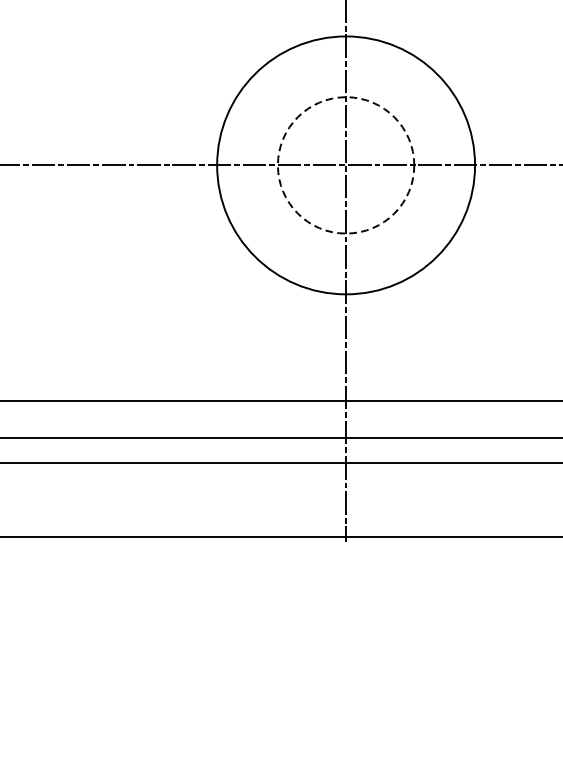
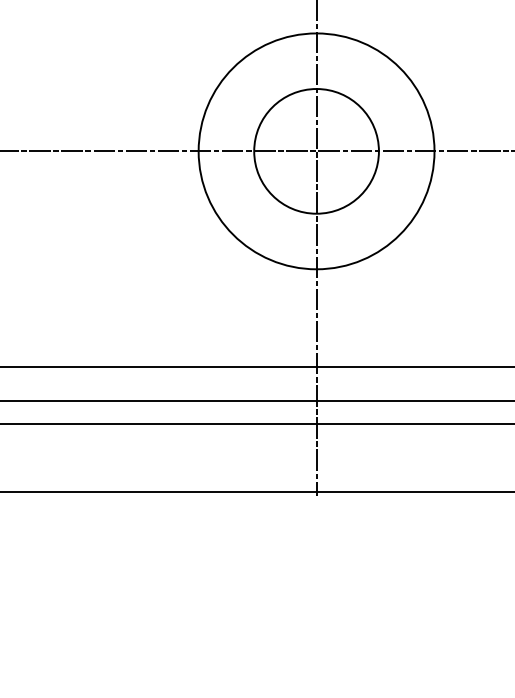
circle: (346, 165) -> (316, 151), dashed -> solid

